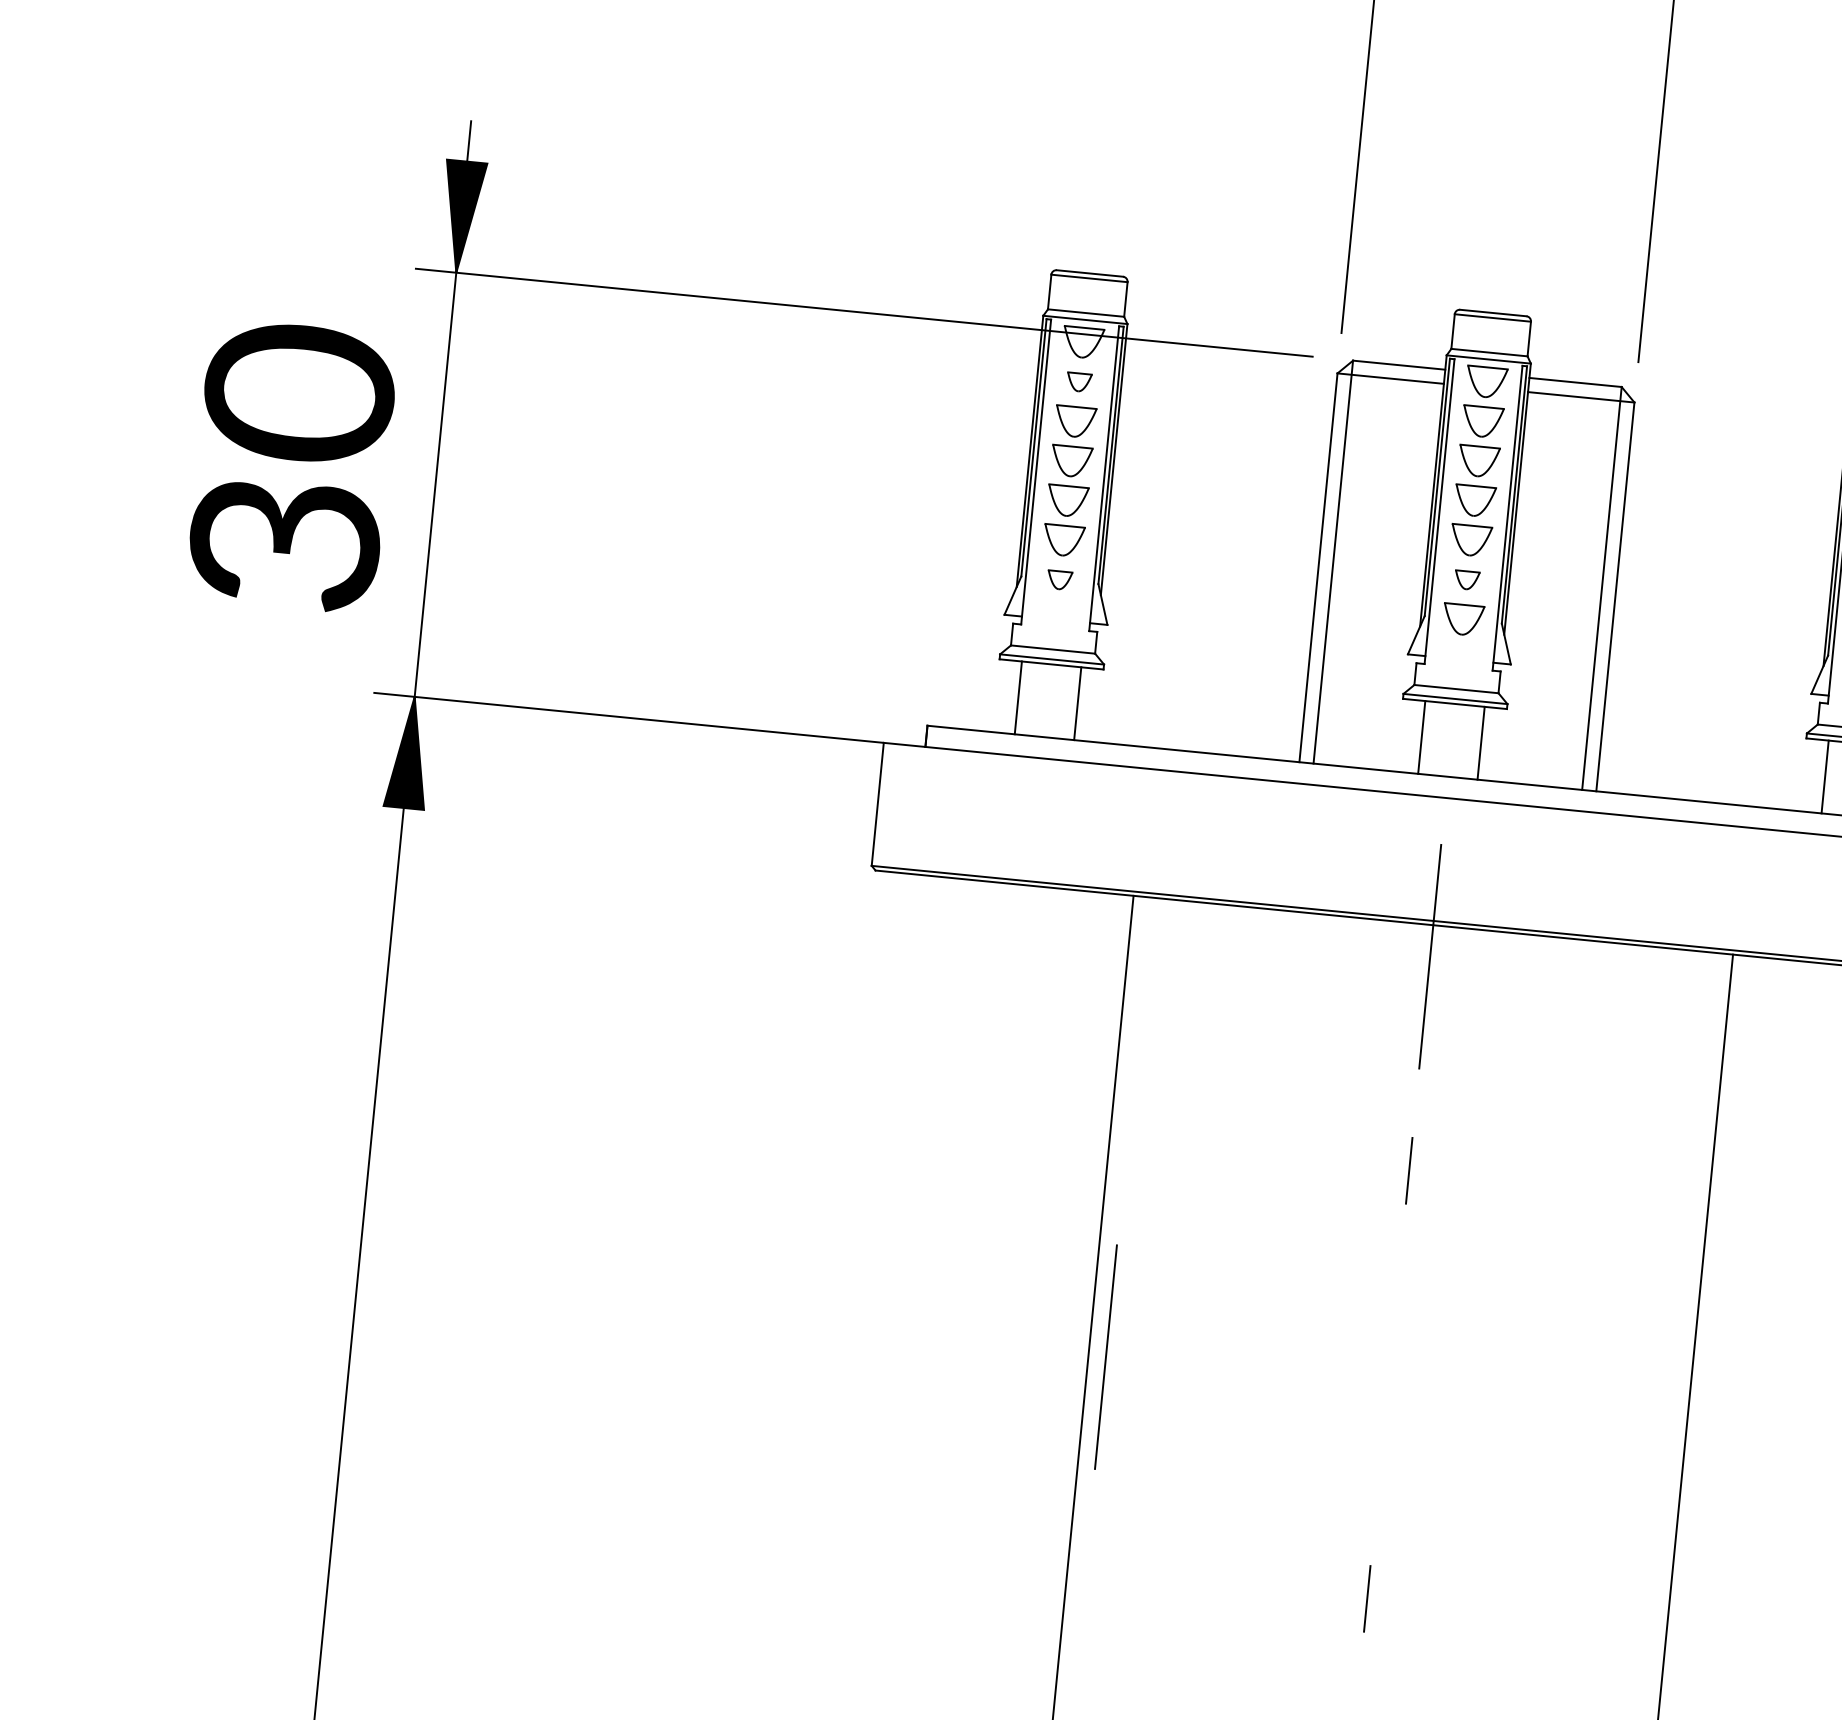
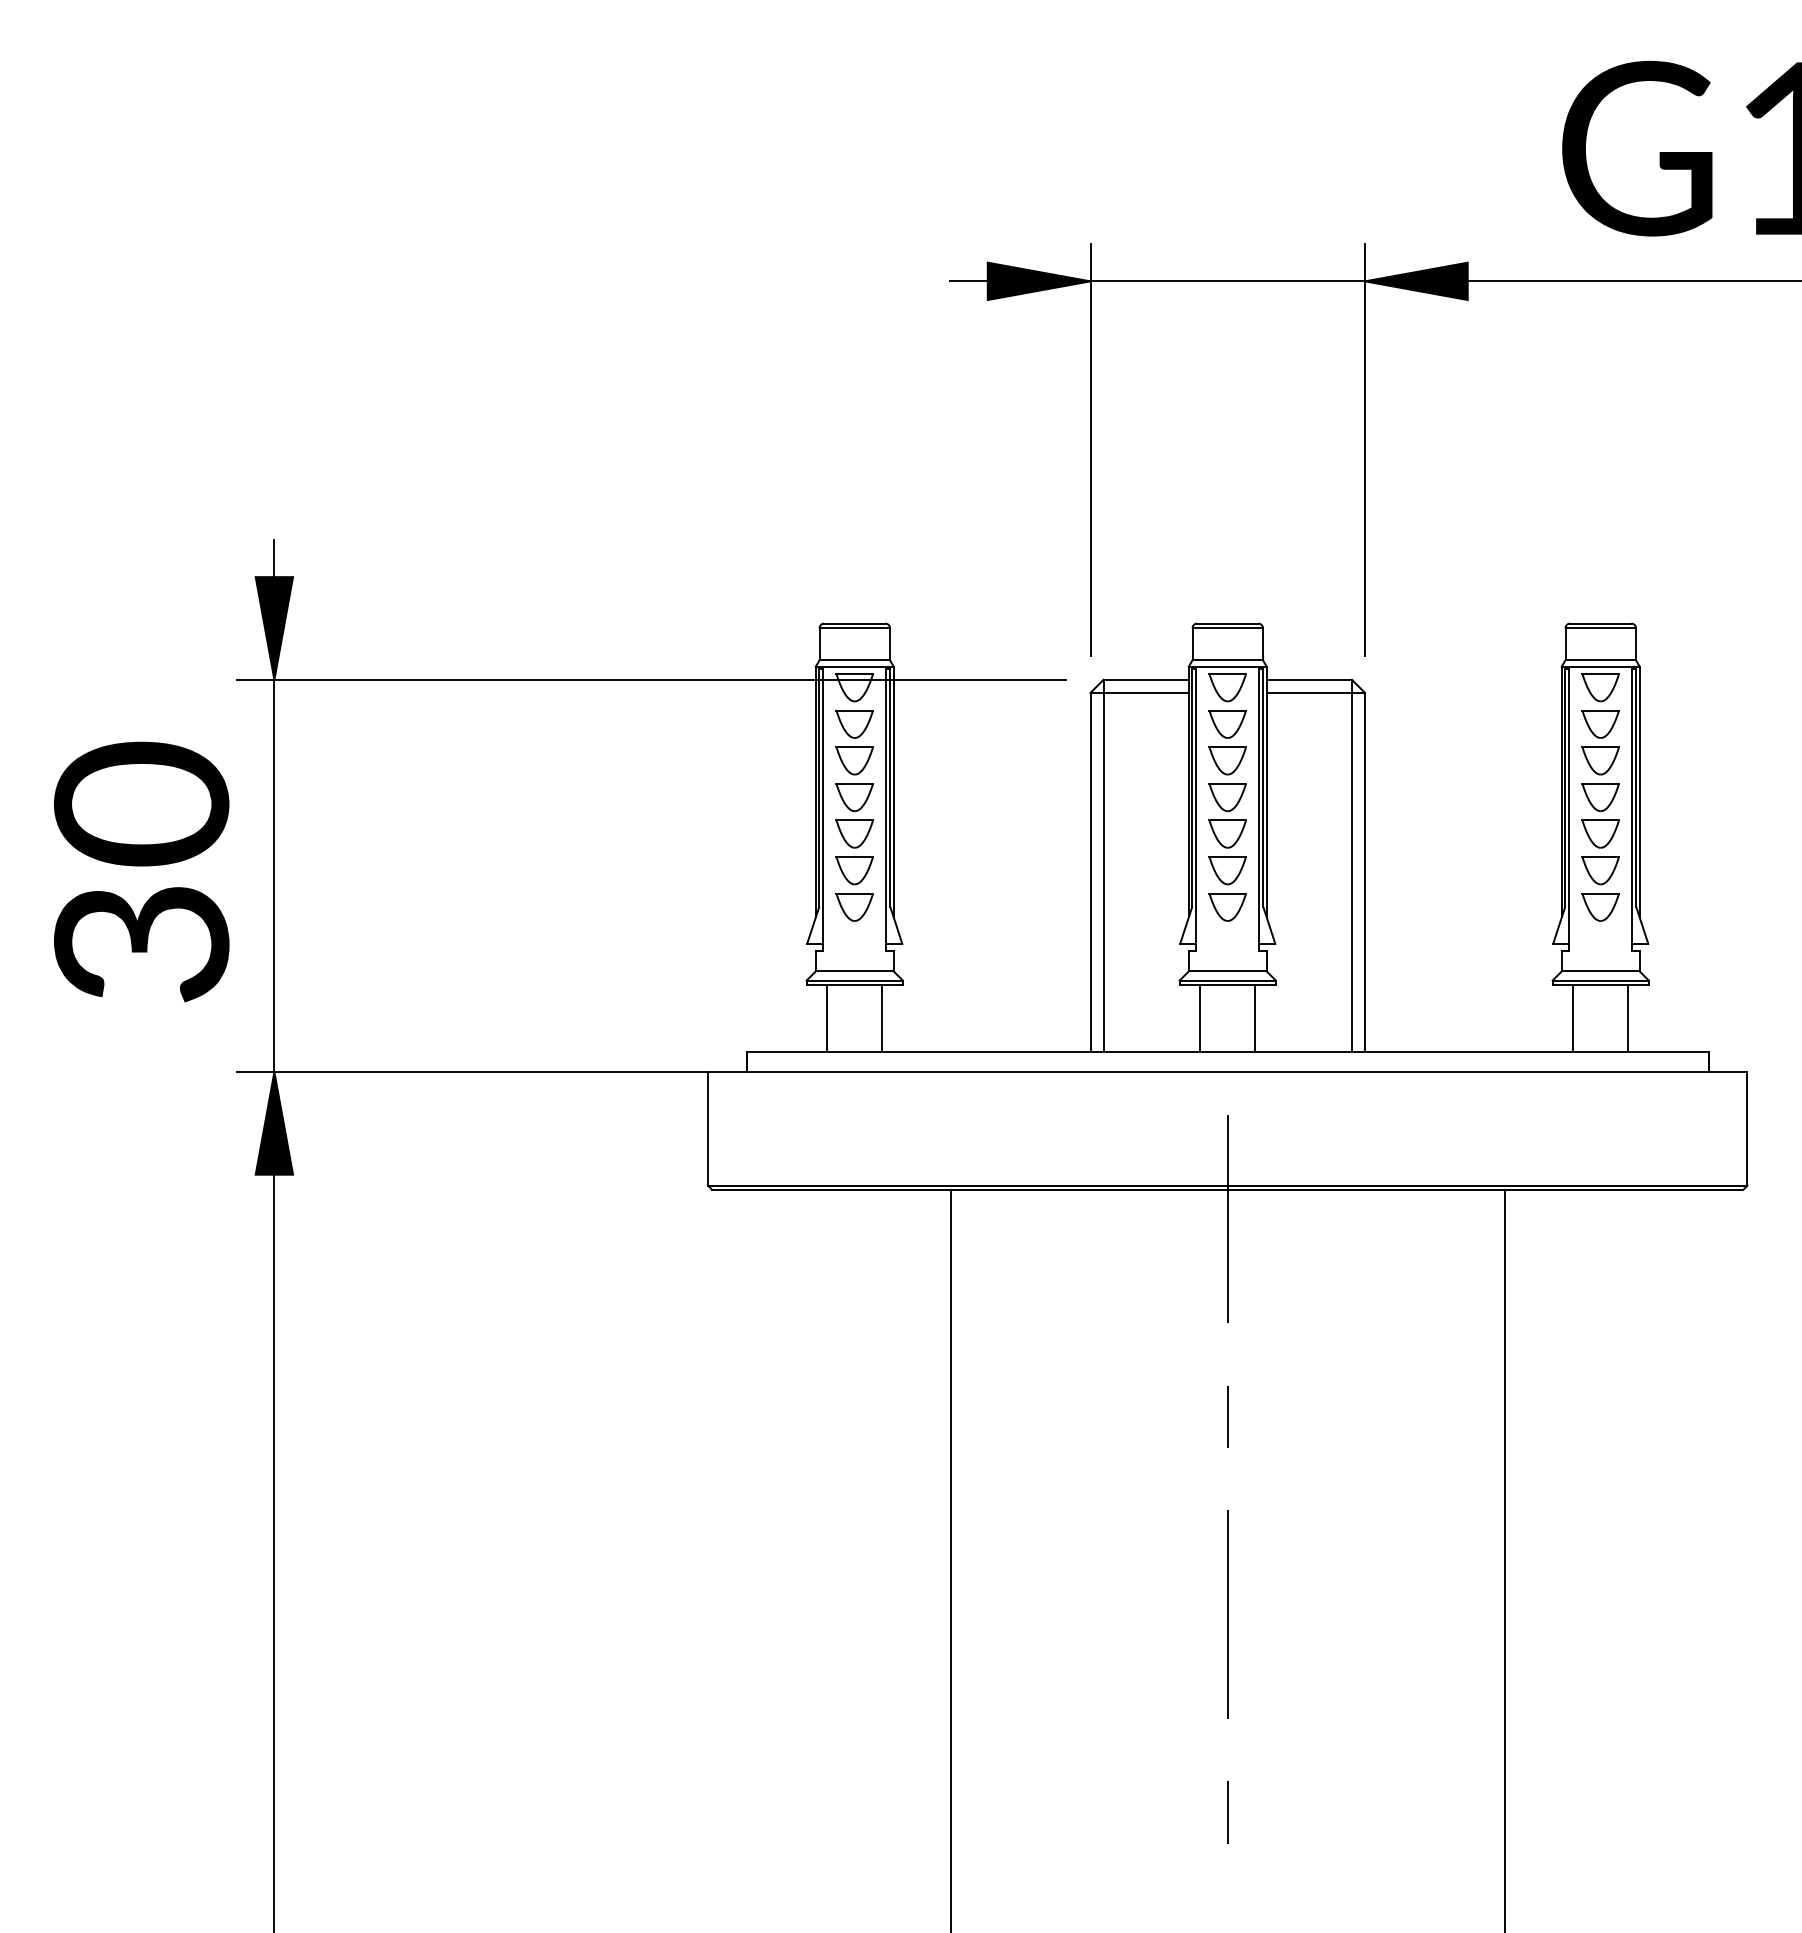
part: (1078, 382) -> (854, 724), size x1.67
part: (1059, 580) -> (854, 907), size x1.67
part: (1466, 580) -> (1227, 870), size x1.67
line: (1105, 1356) -> (1227, 1614), moved

